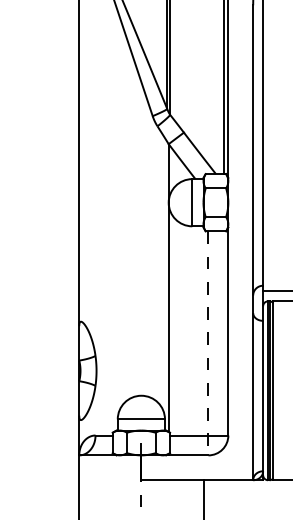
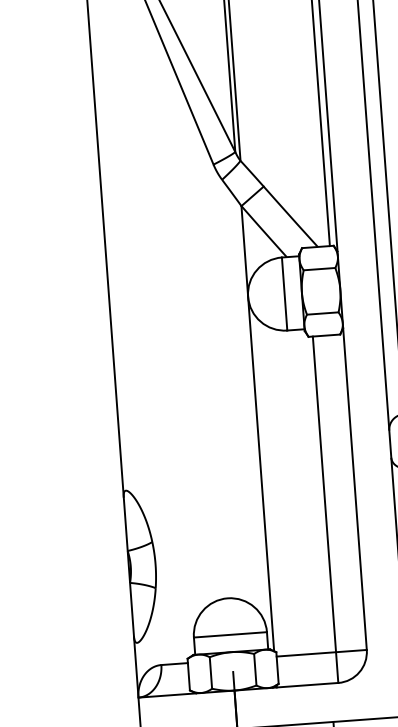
line: (208, 343) -> (325, 509), dashed -> solid

